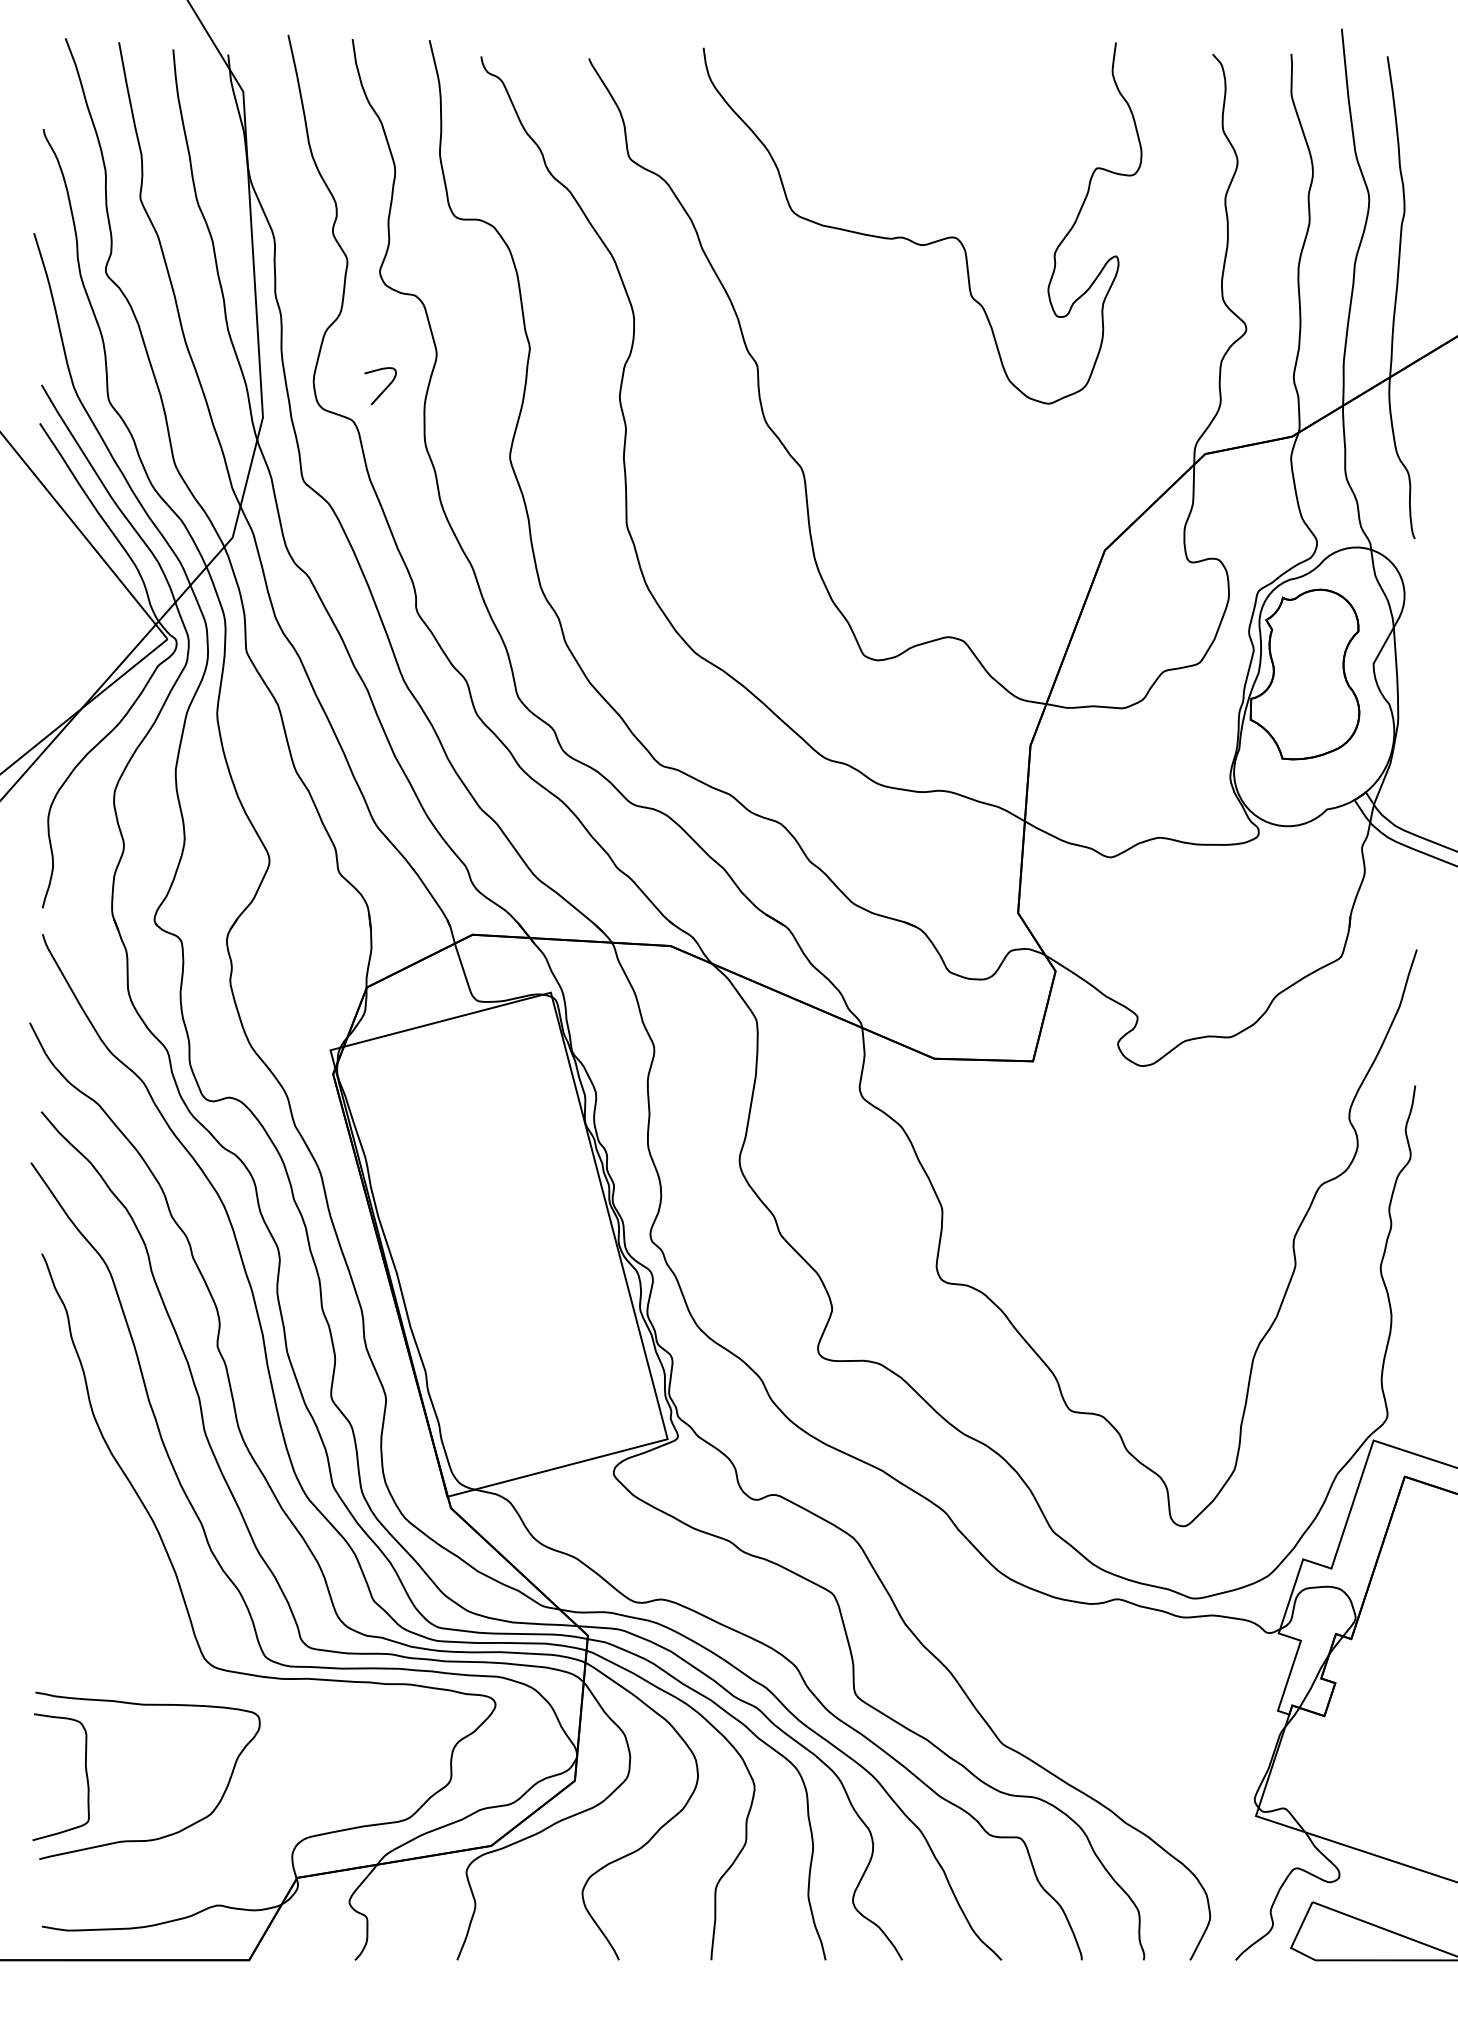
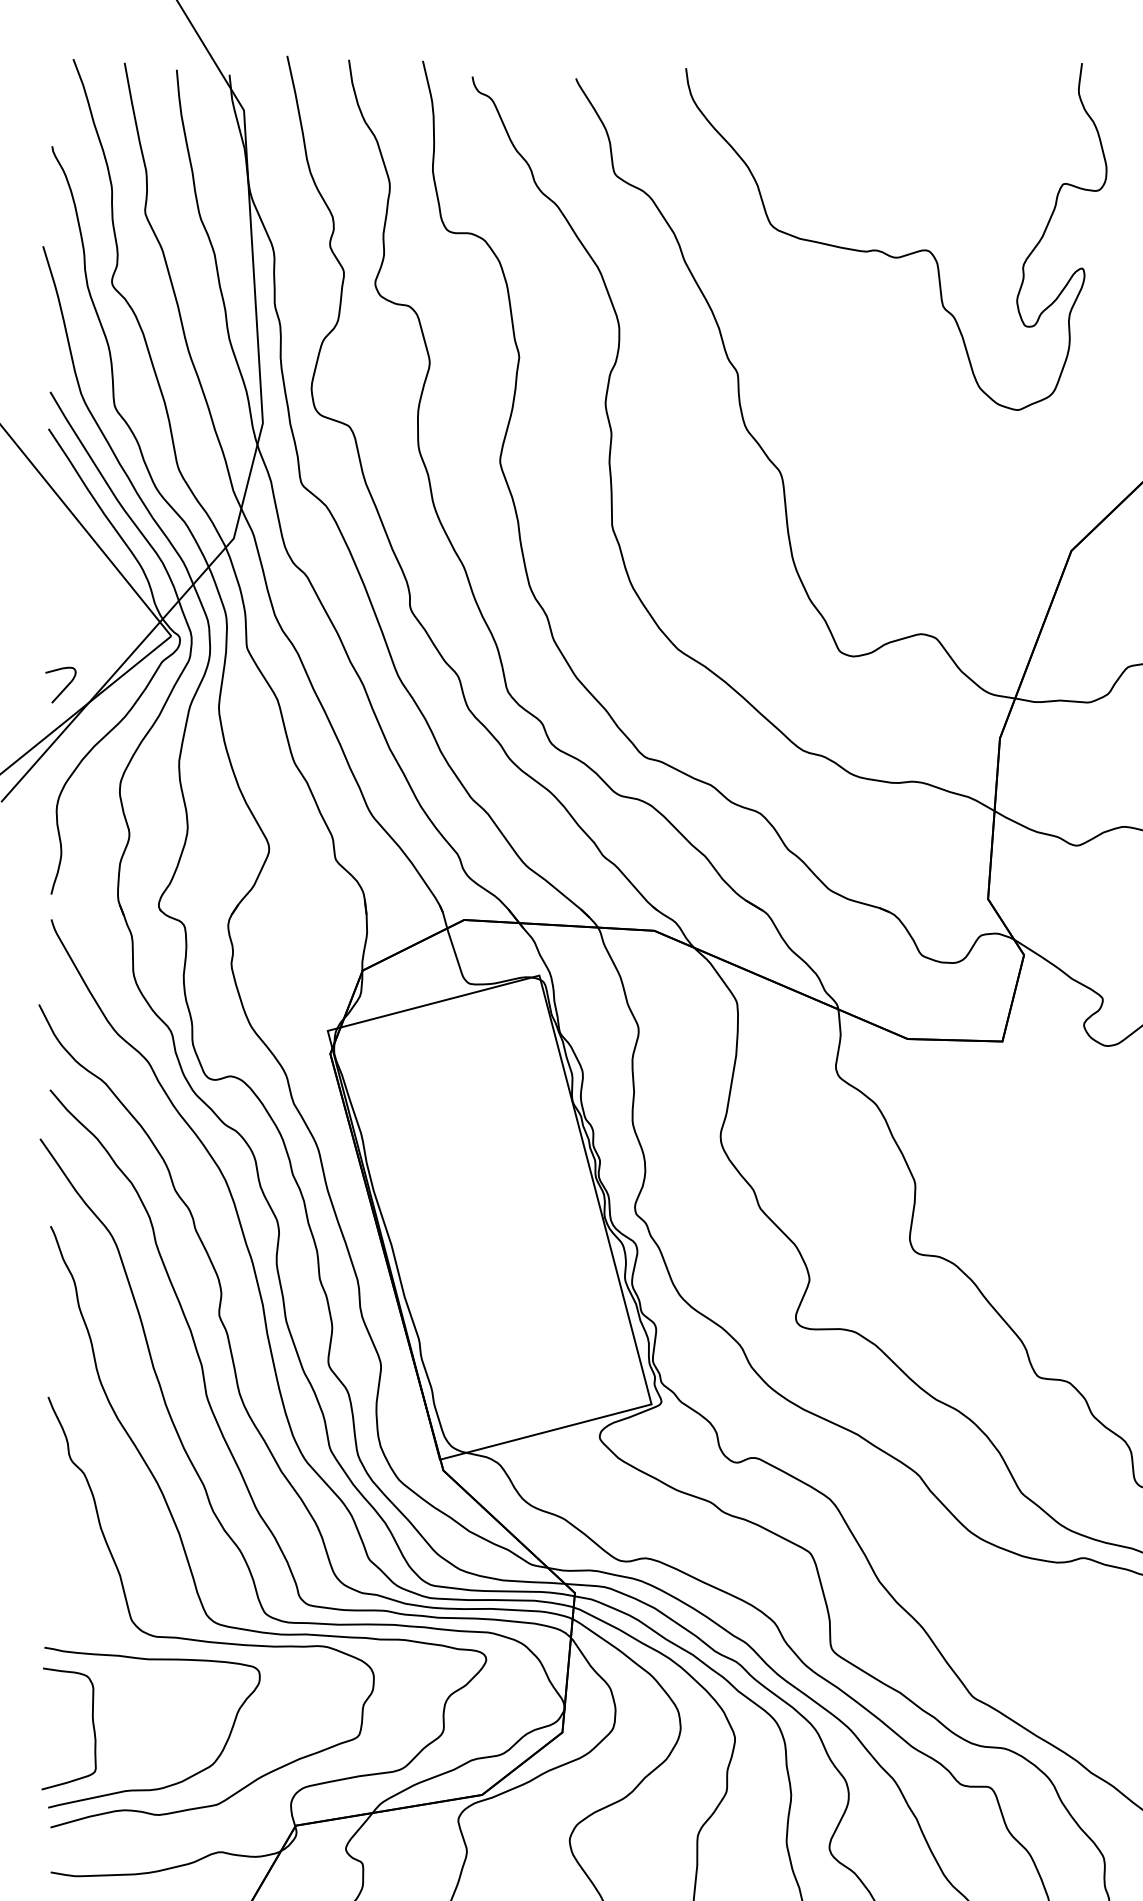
curve: (383, 389) -> (63, 688), moved
curve: (208, 1685) -> (210, 1640), added

